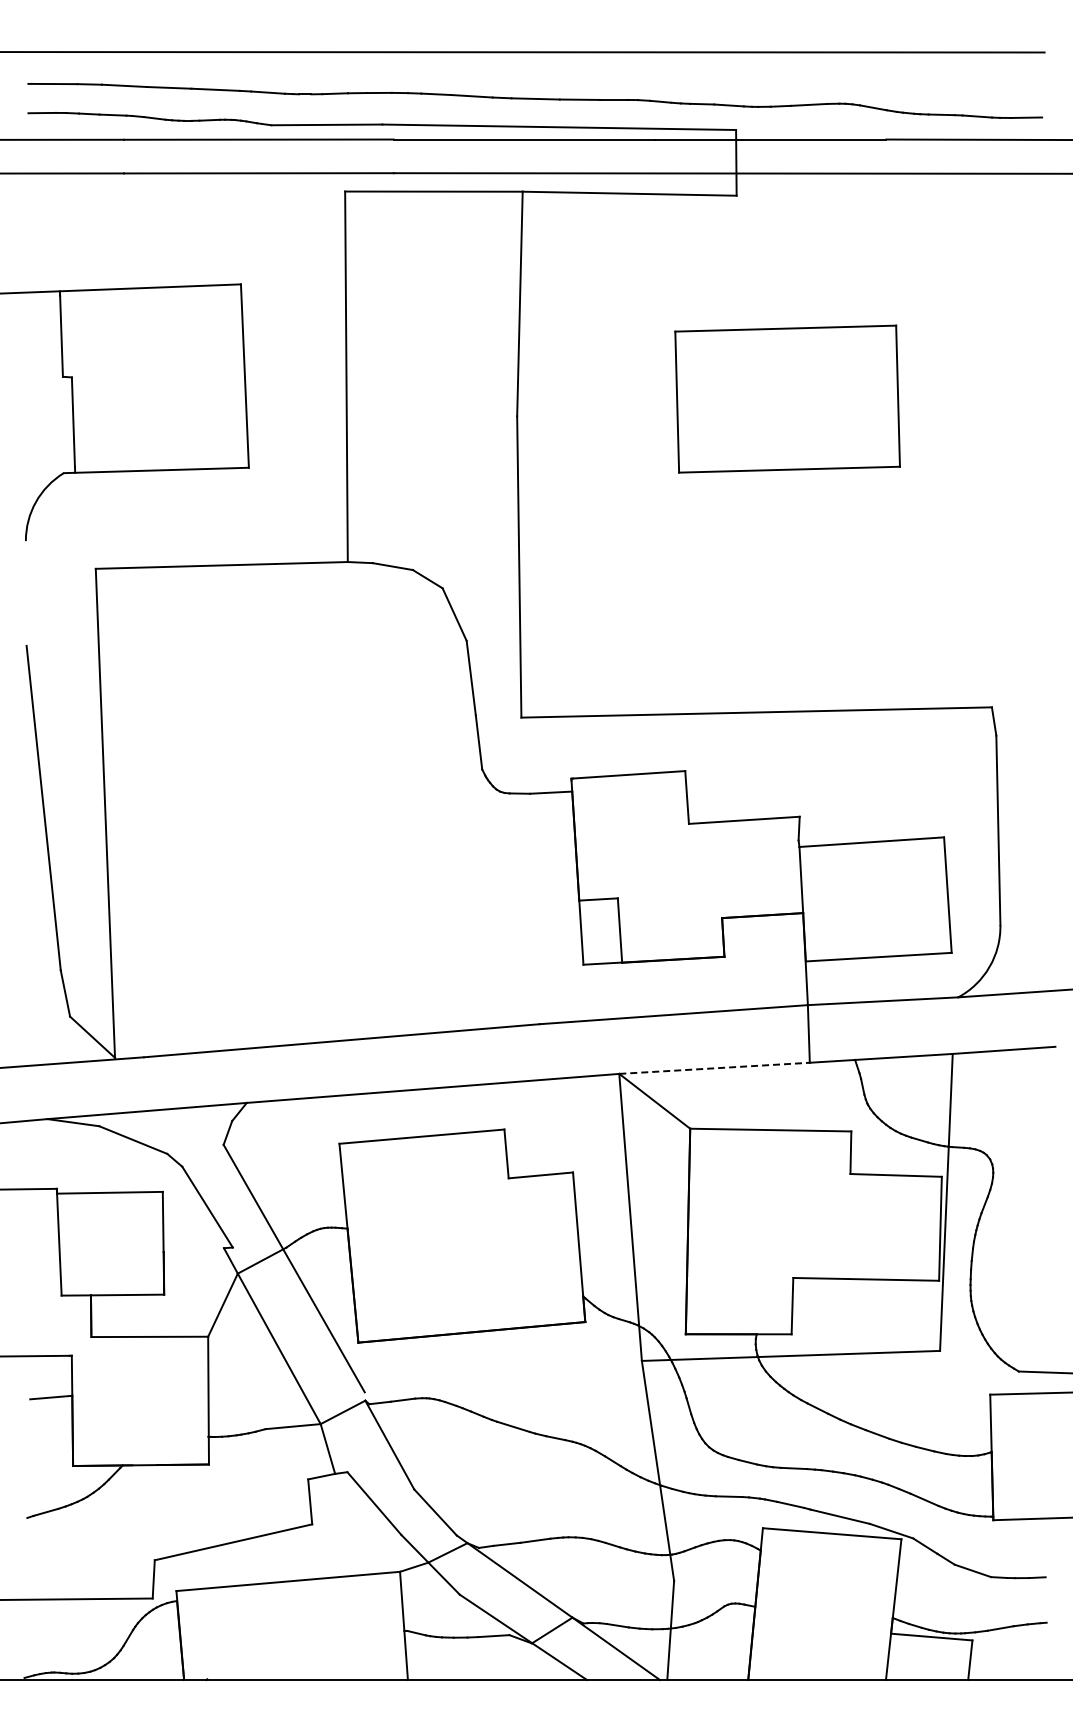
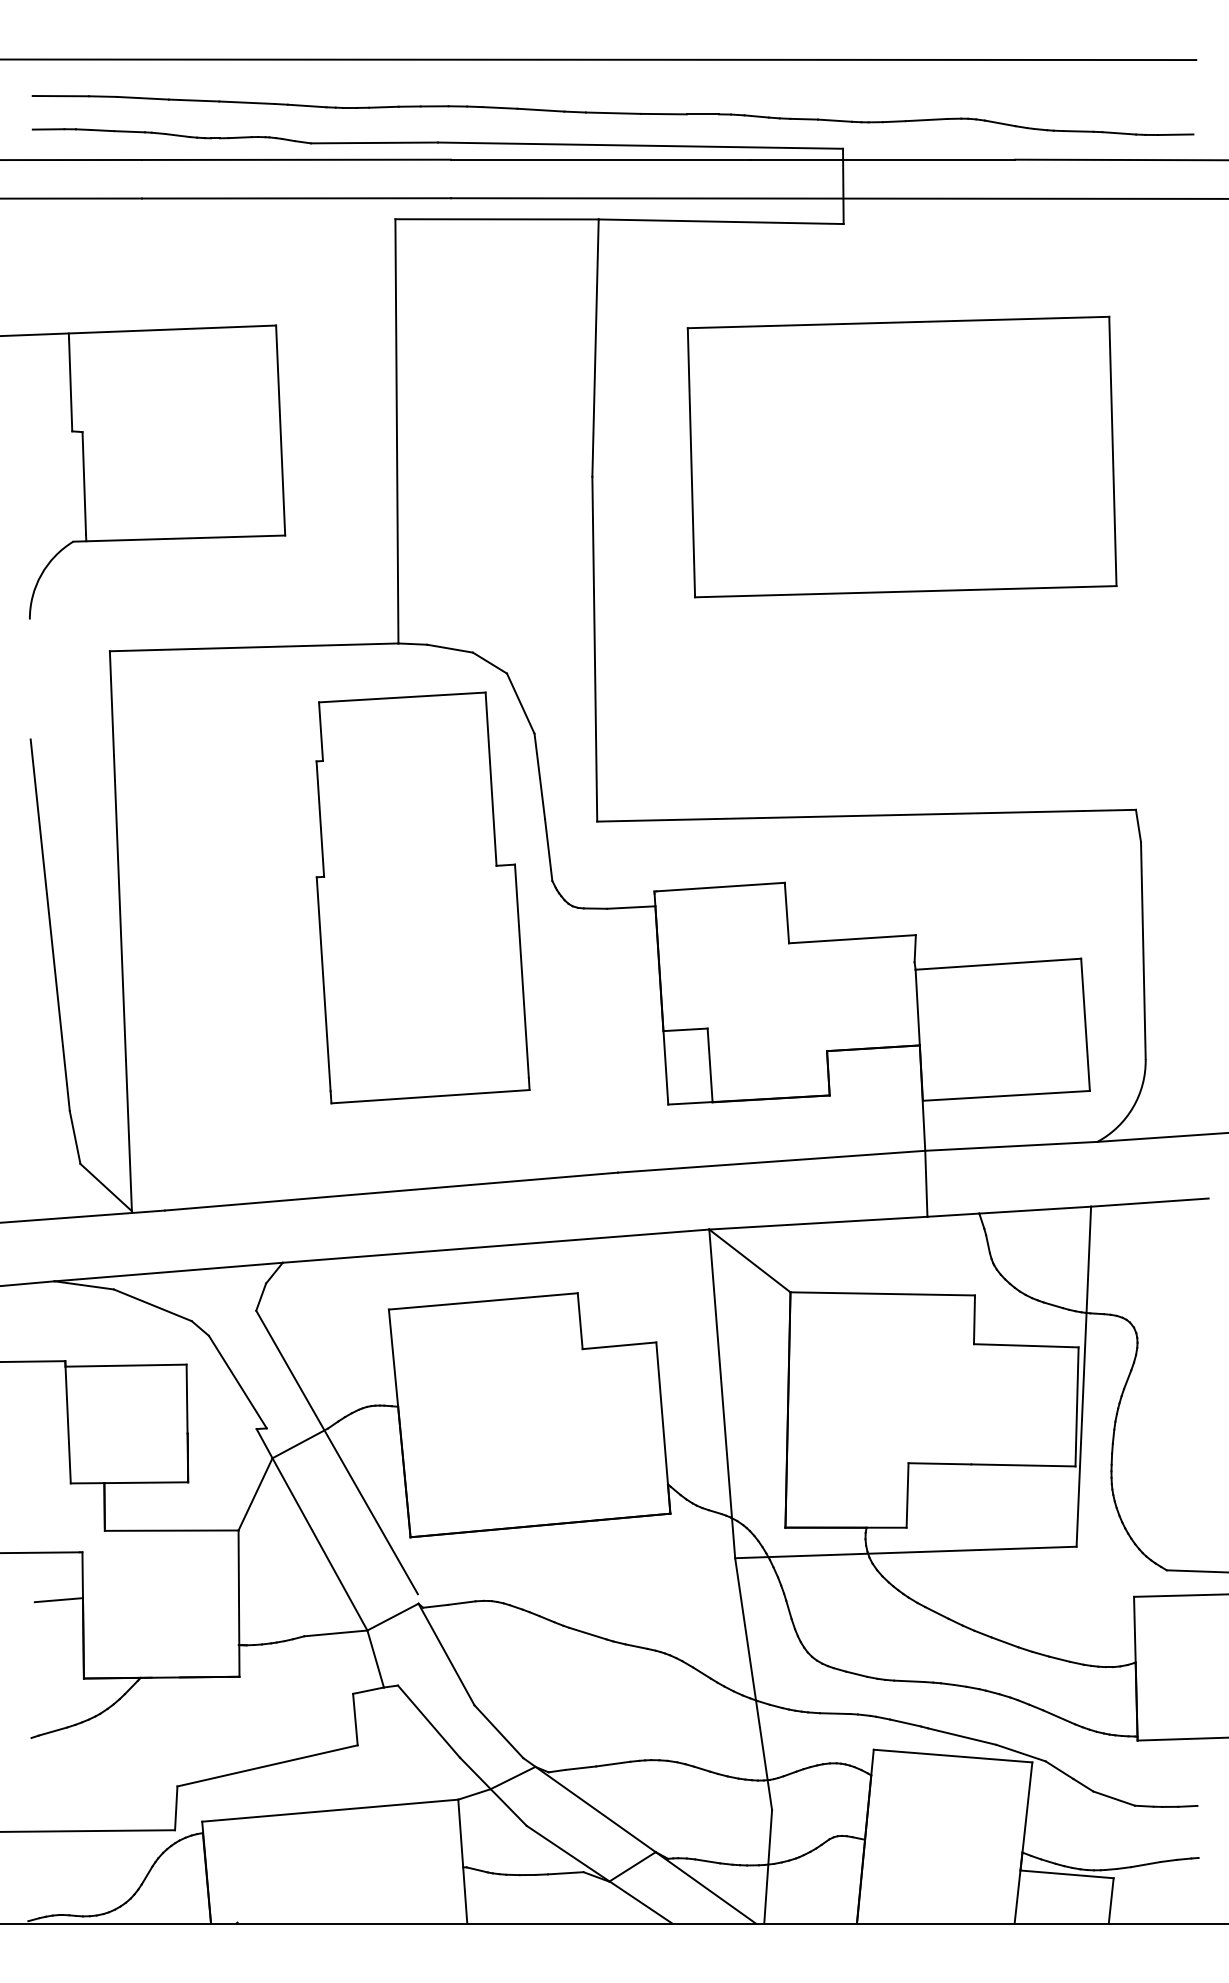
part: (787, 398) -> (901, 456), size x1.67
part: (369, 783) -> (423, 897), added
line: (715, 1068) -> (819, 1223), dashed -> solid

